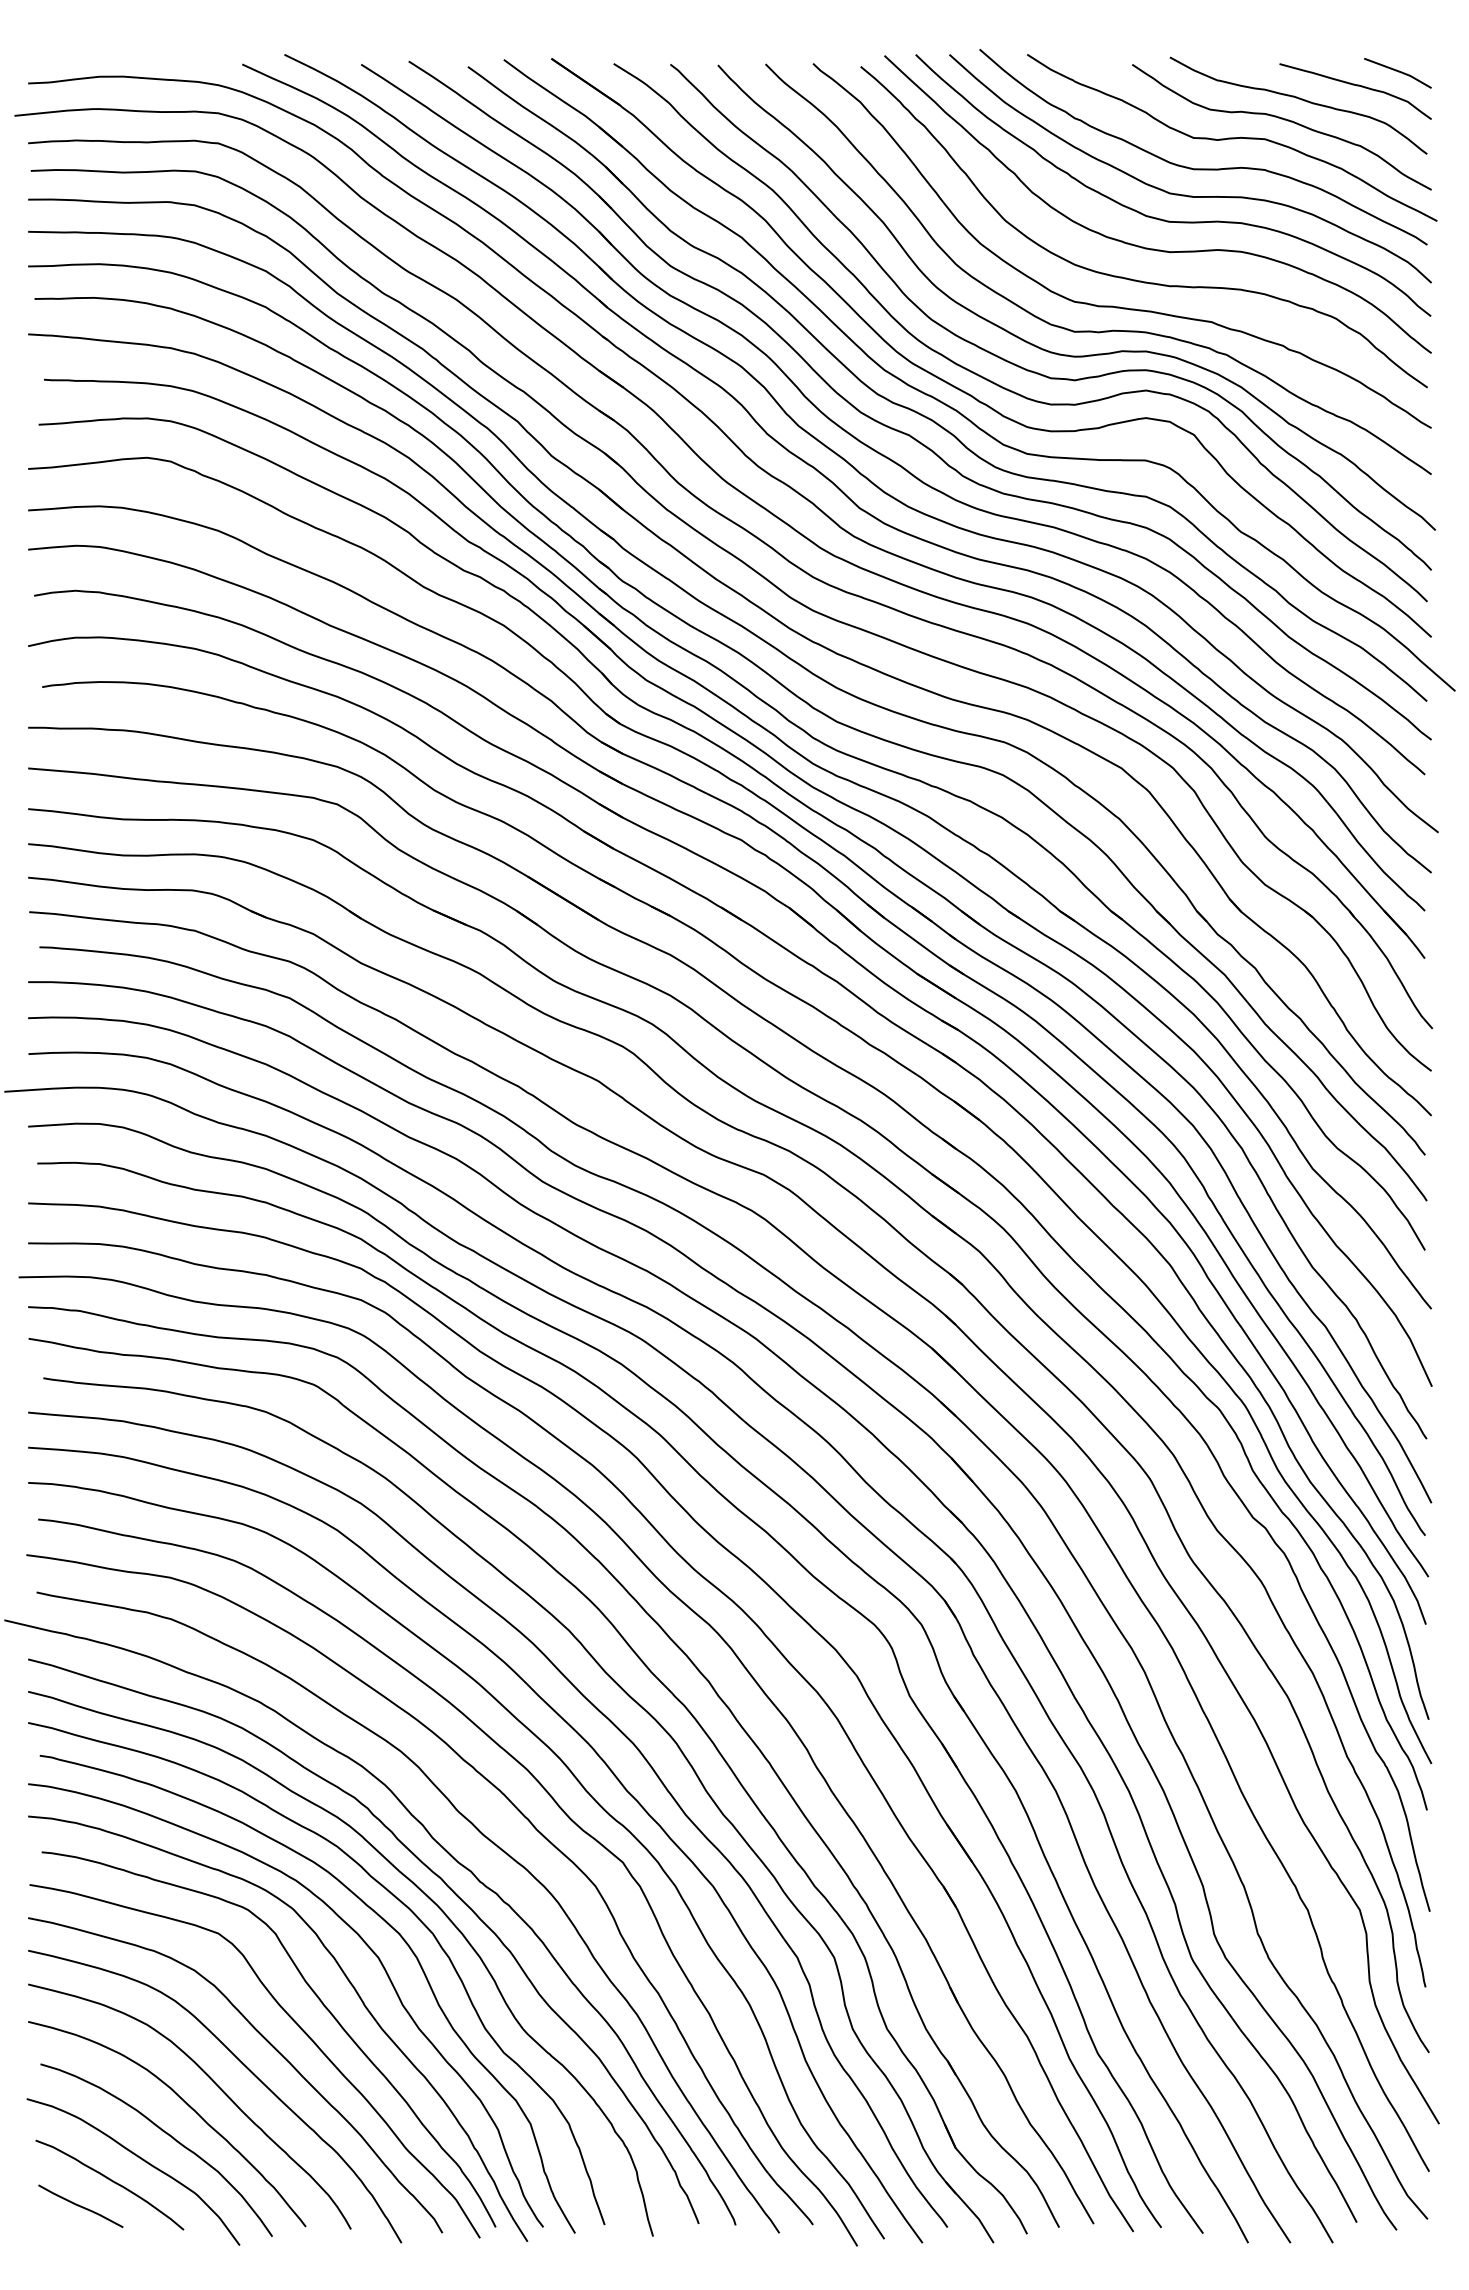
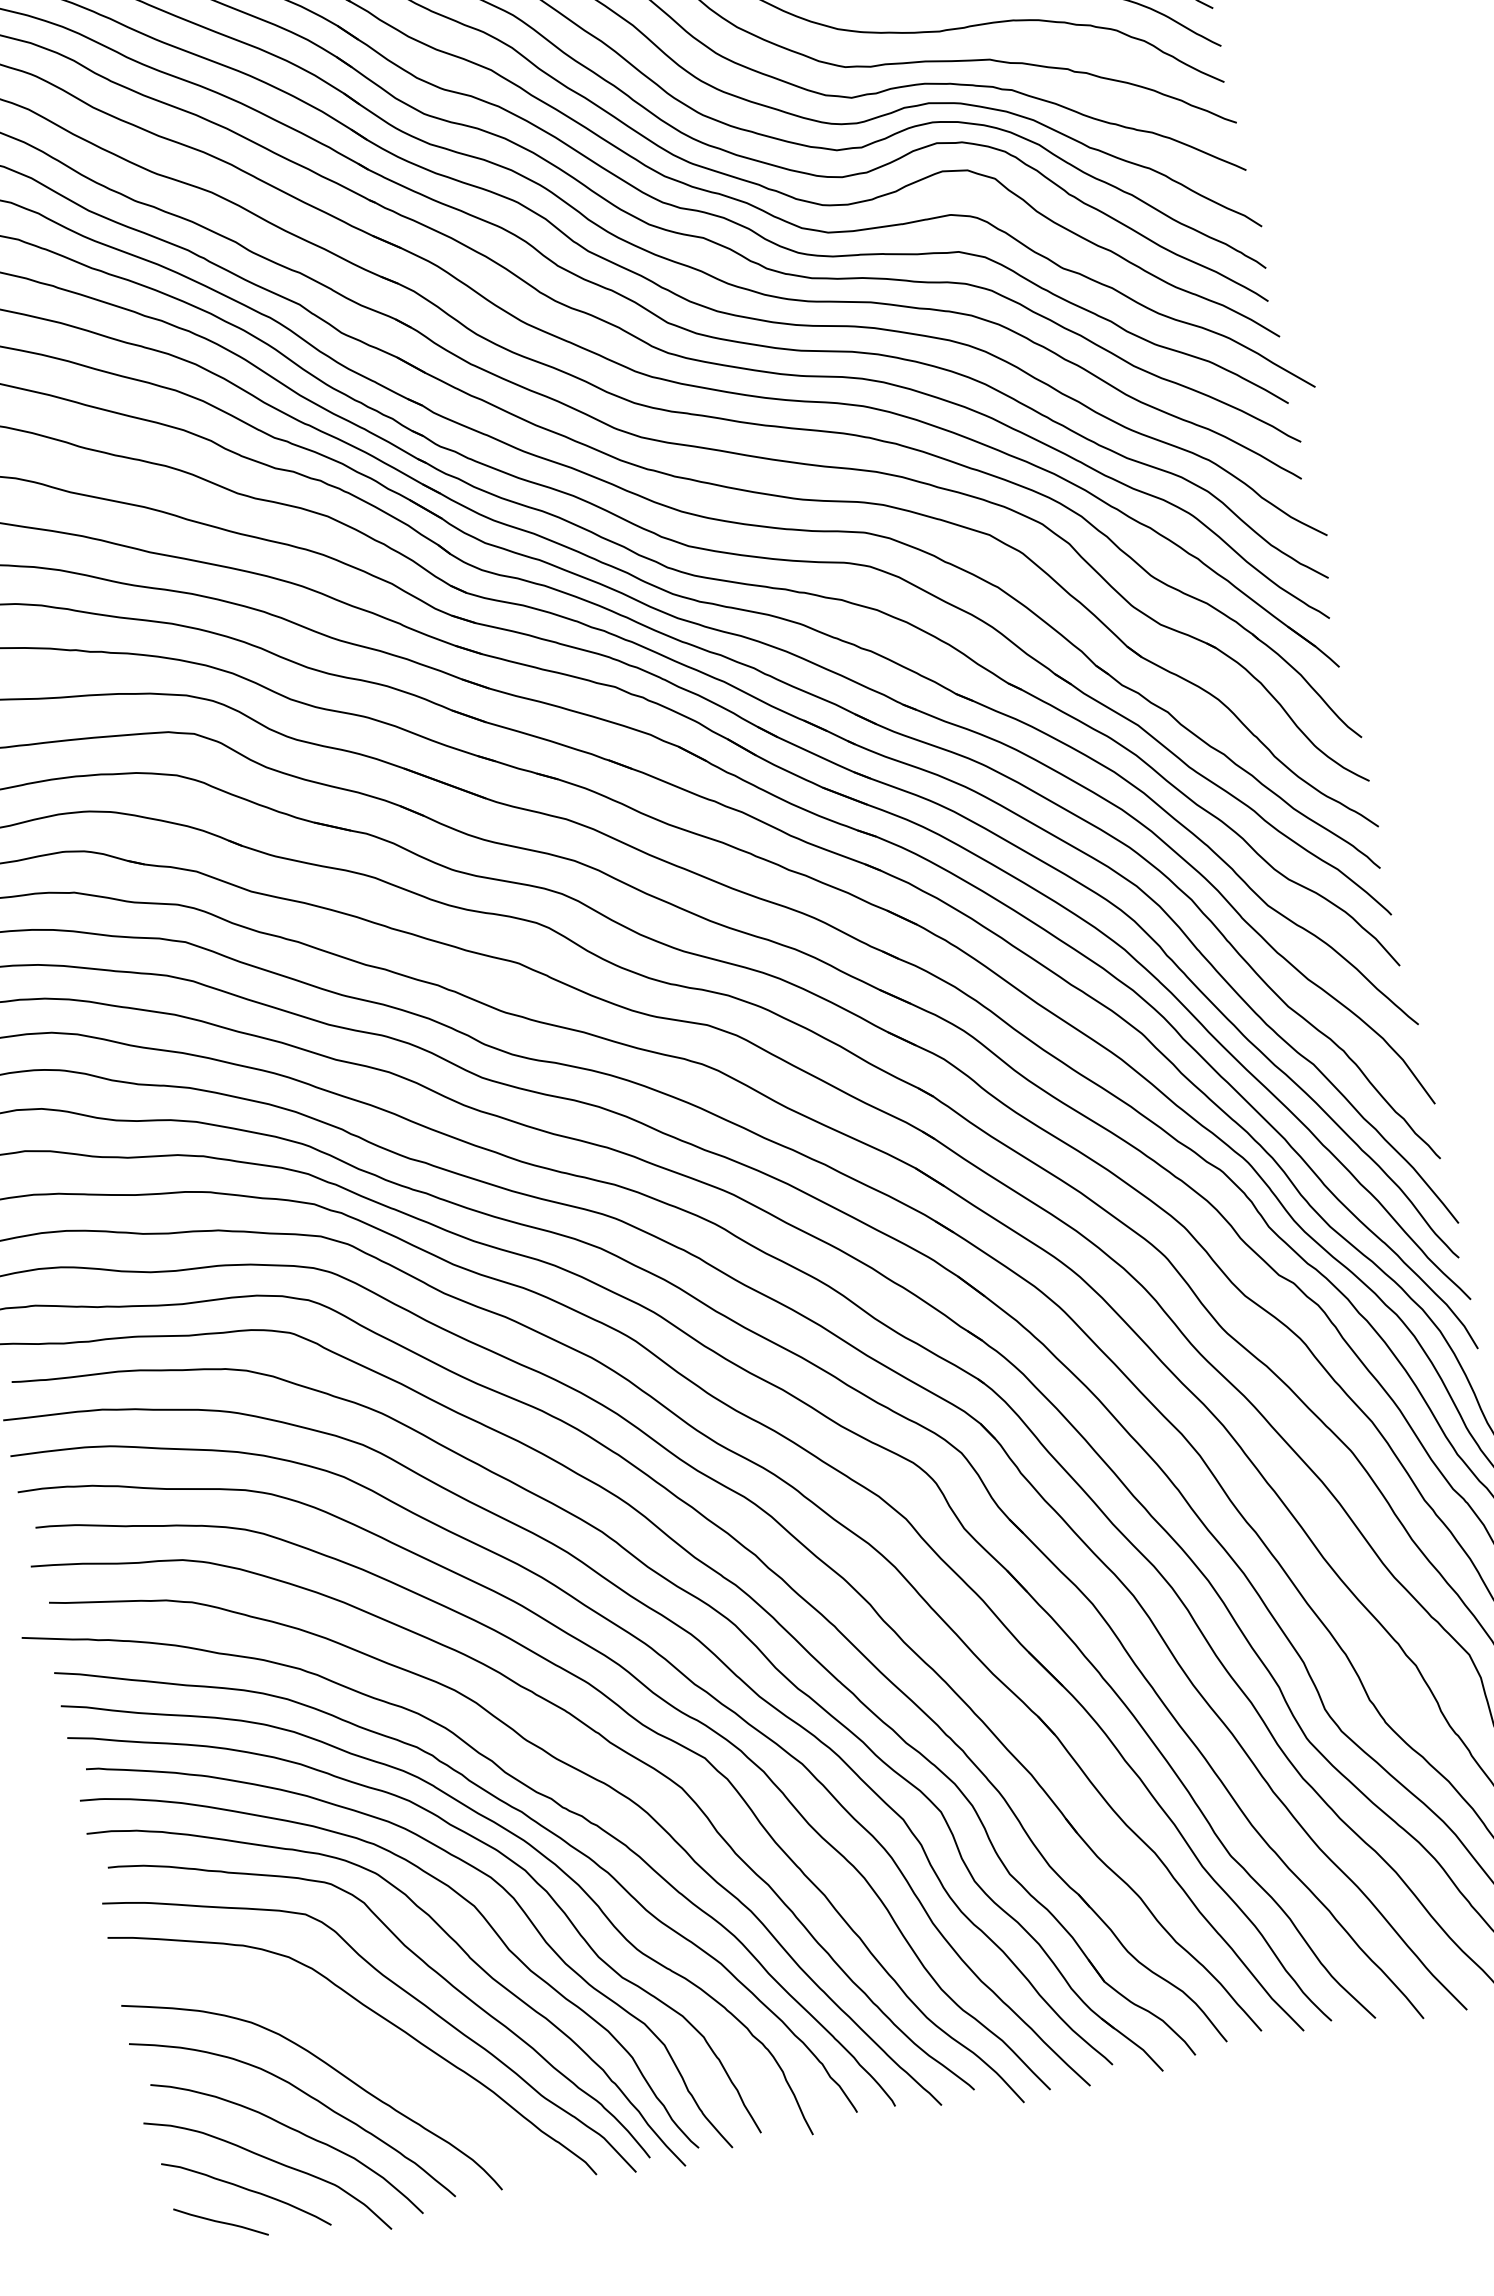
curve: (244, 2066) -> (359, 2045), removed

